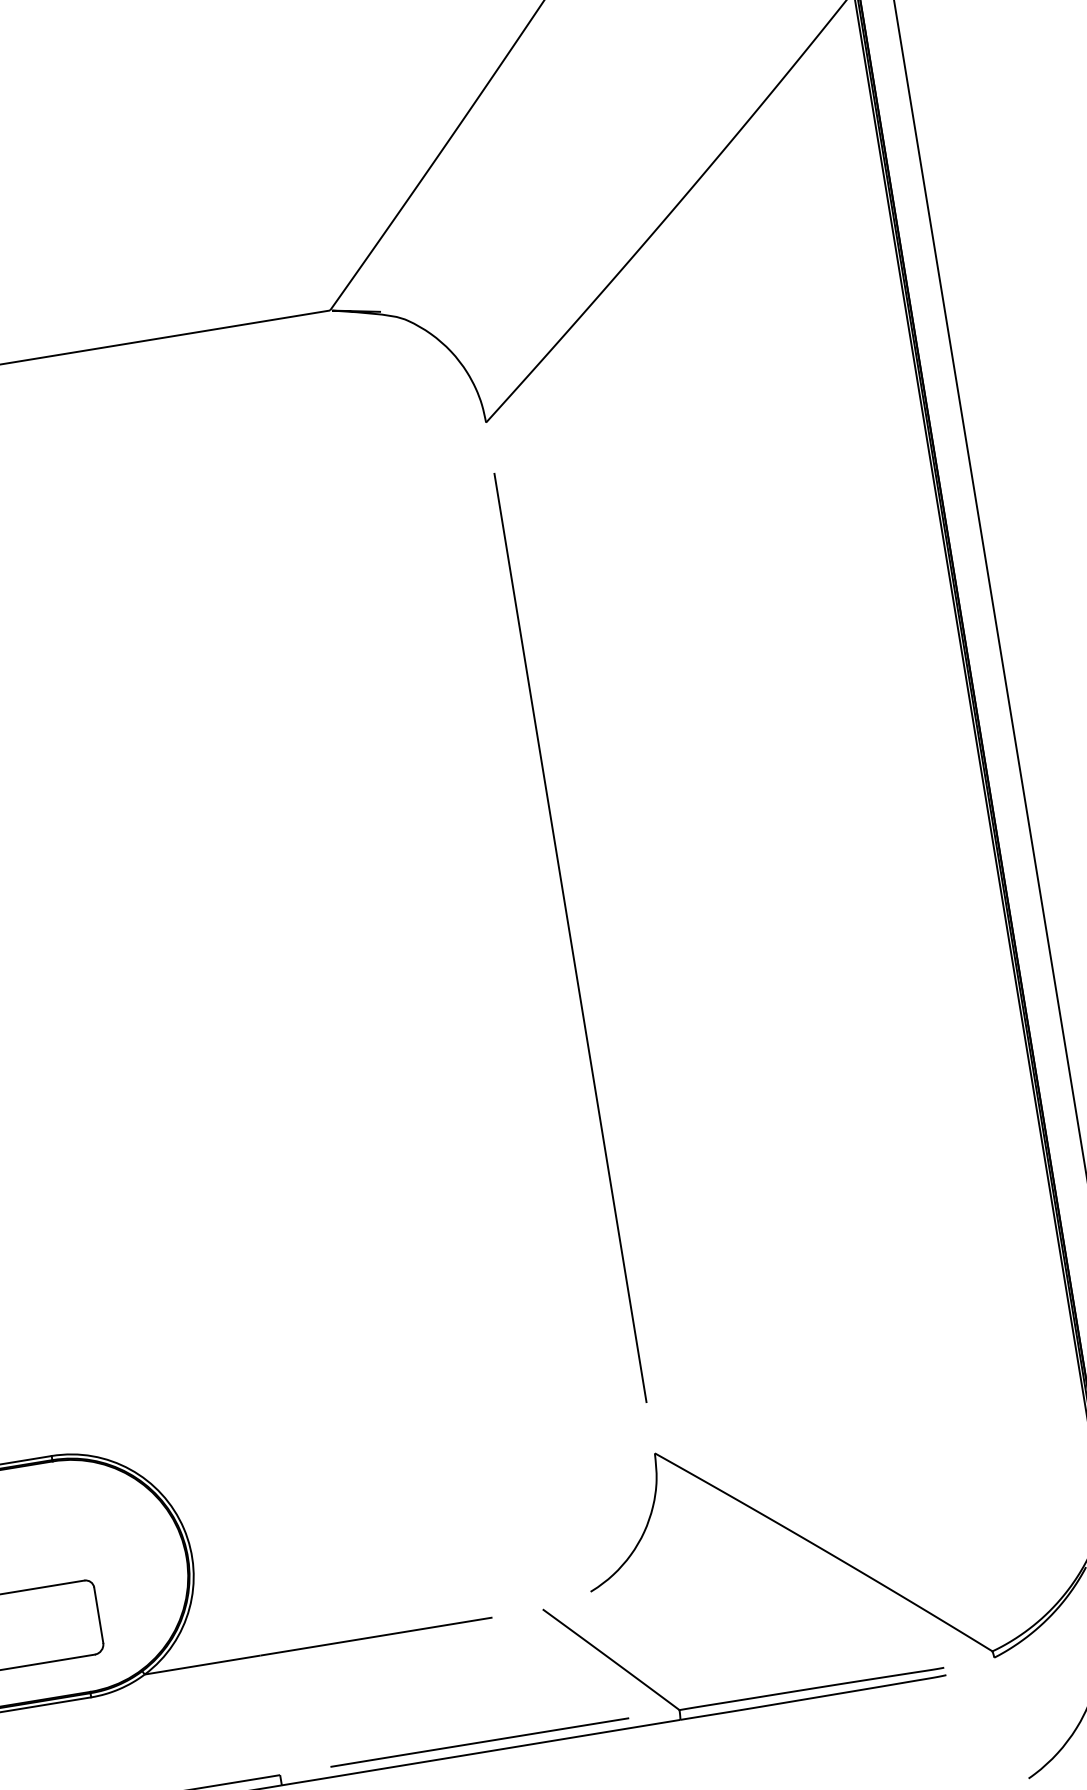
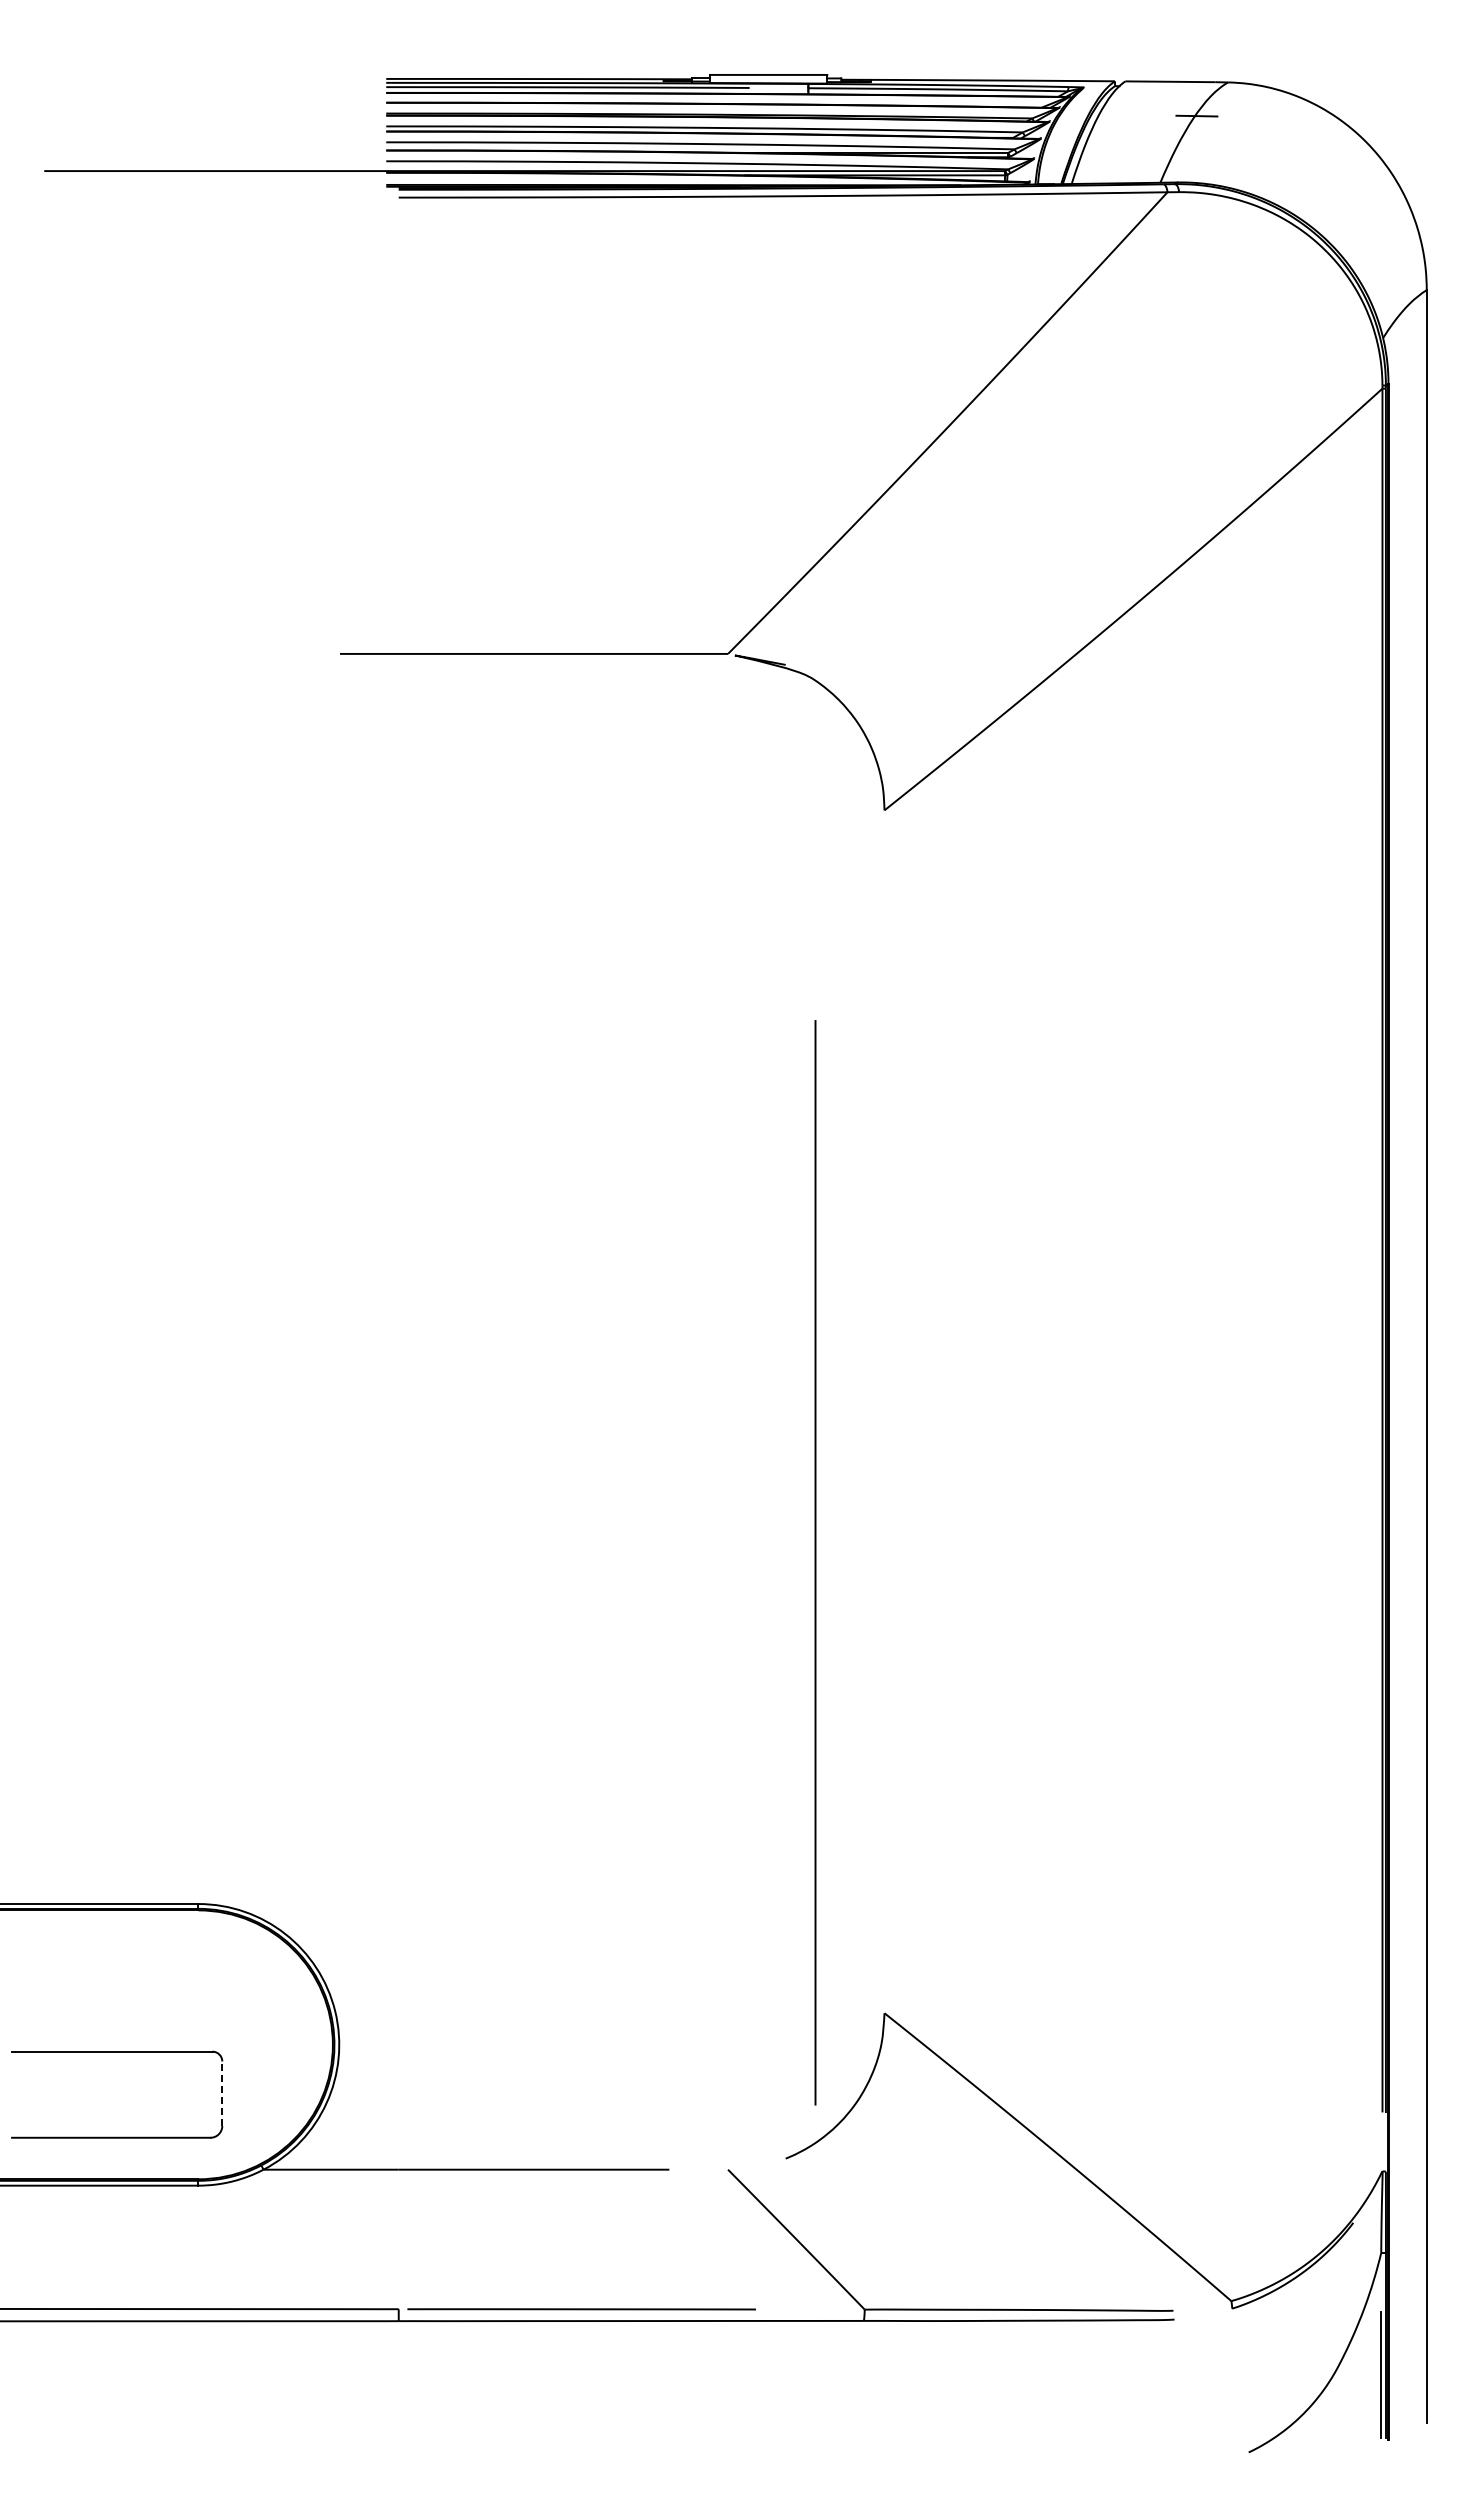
line: (570, 937) -> (815, 1562), moved
line: (98, 1615) -> (222, 2093), solid -> dashed
line: (479, 1742) -> (581, 2309), moved

